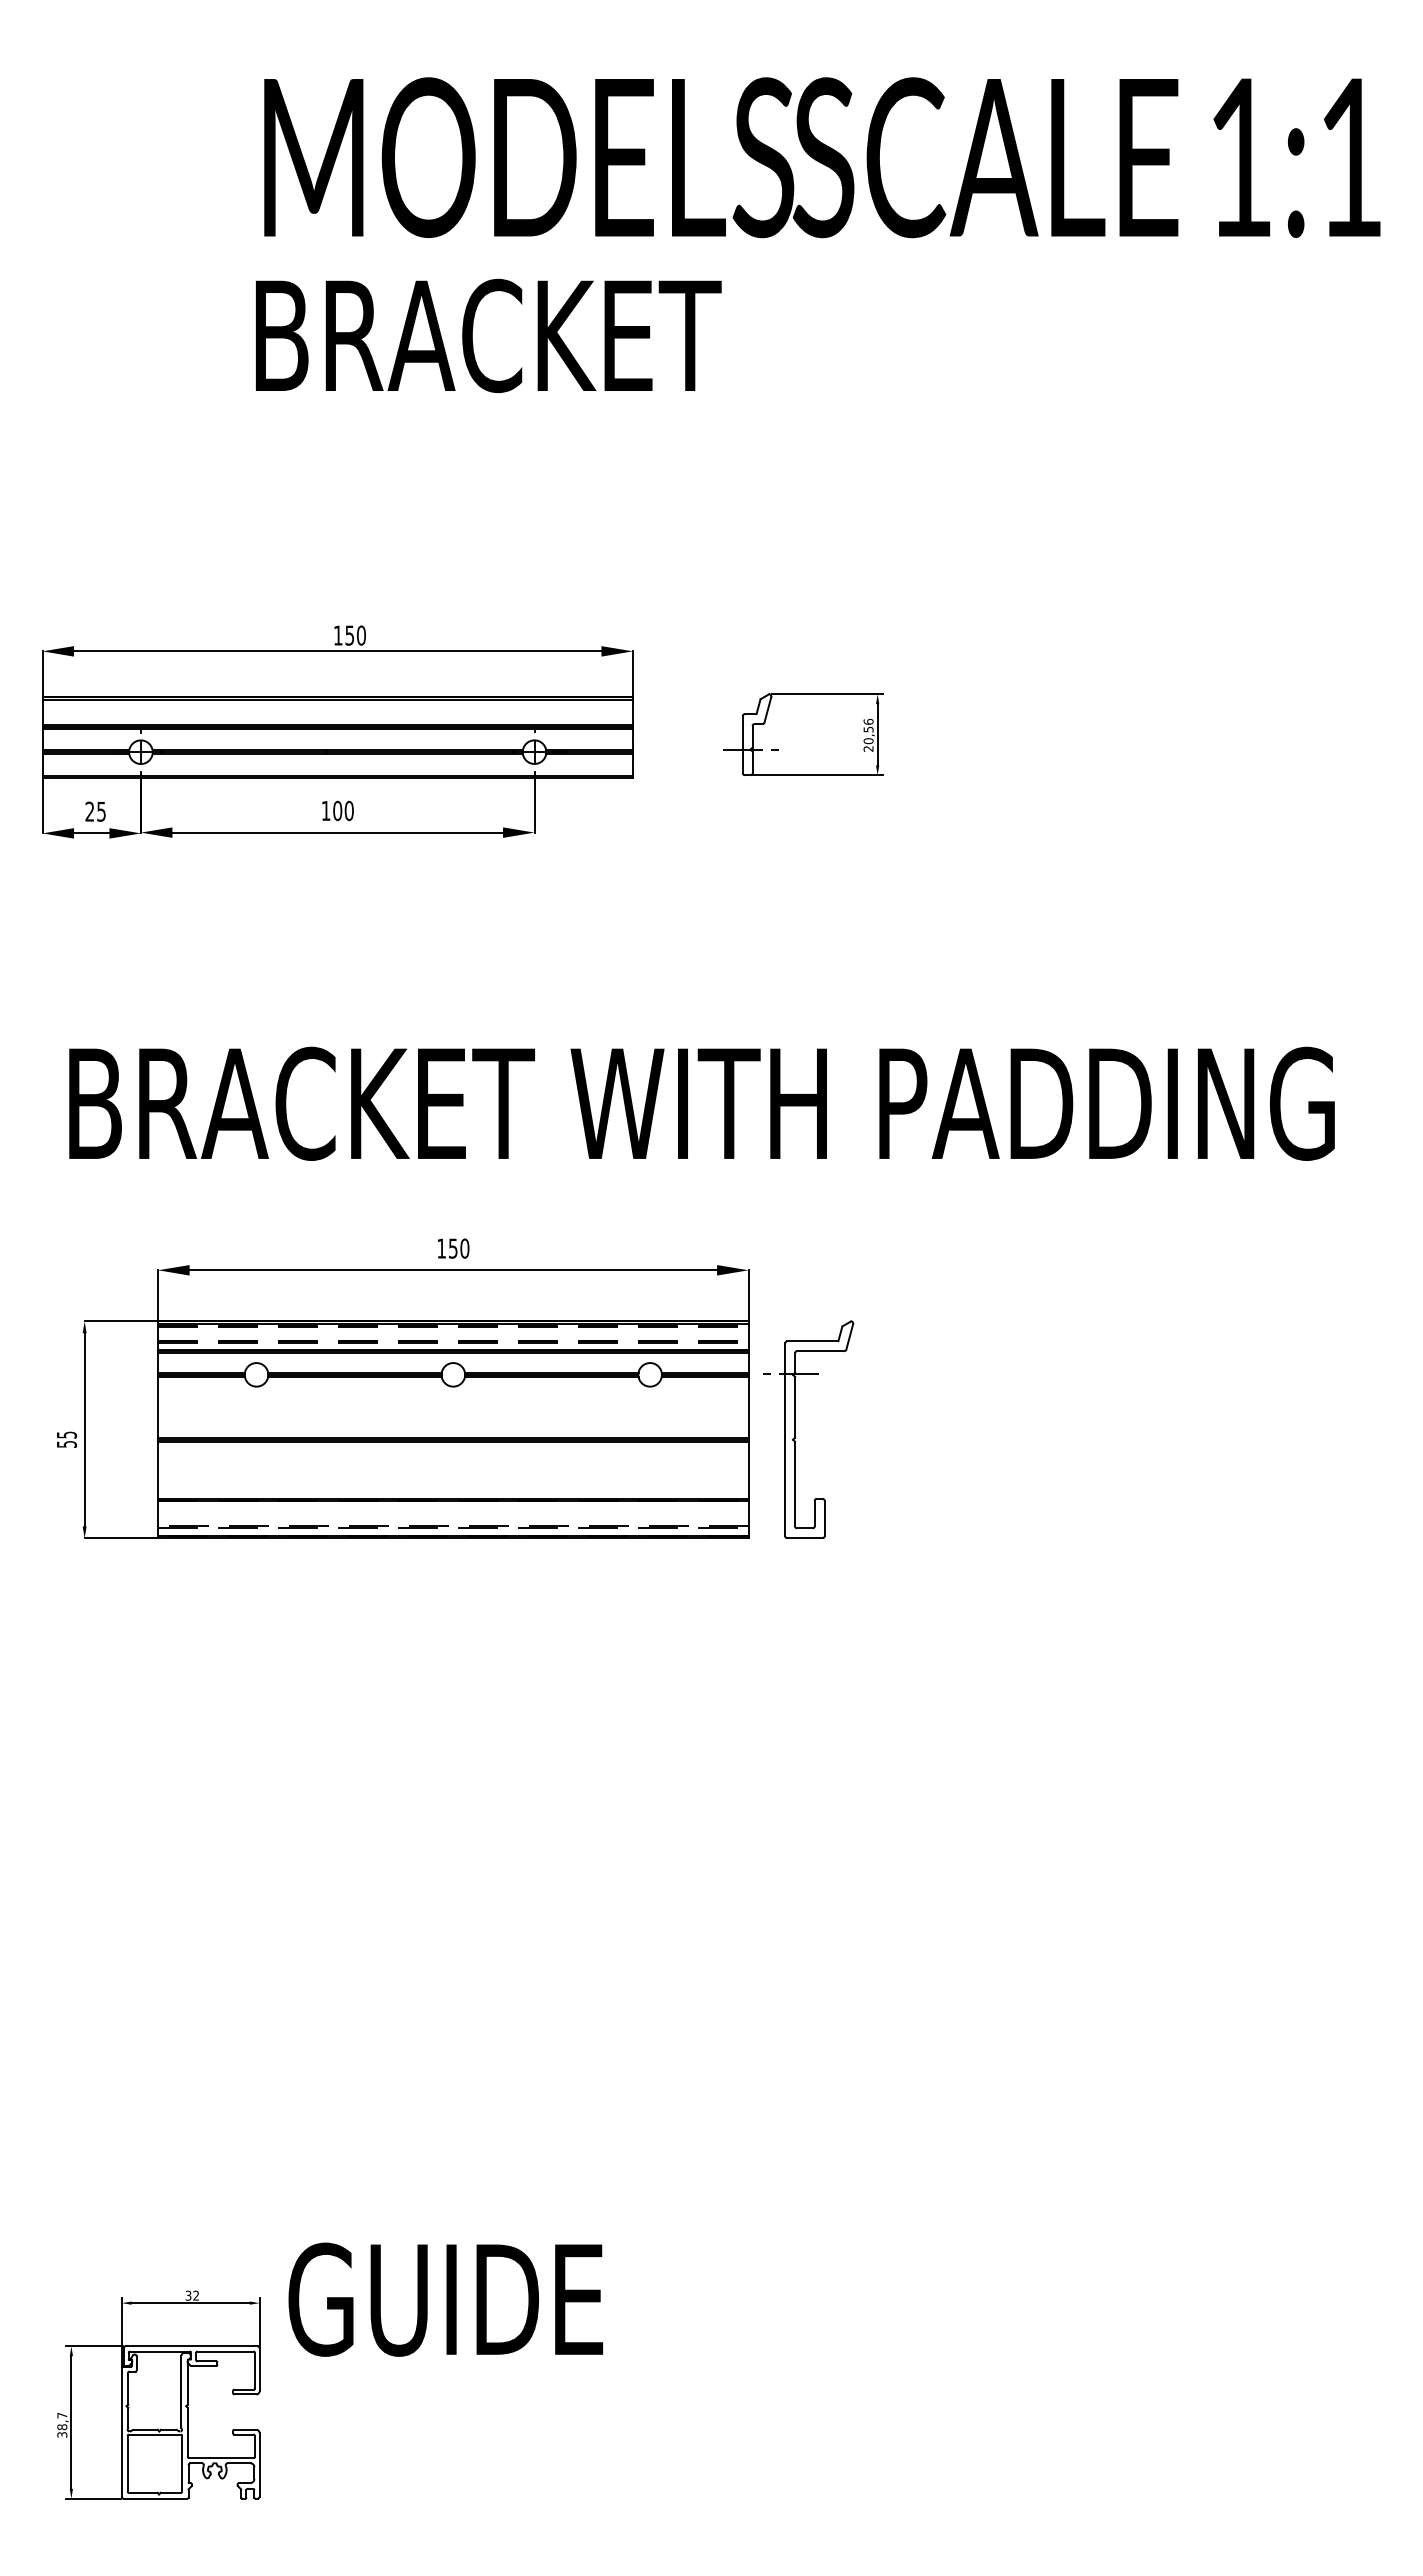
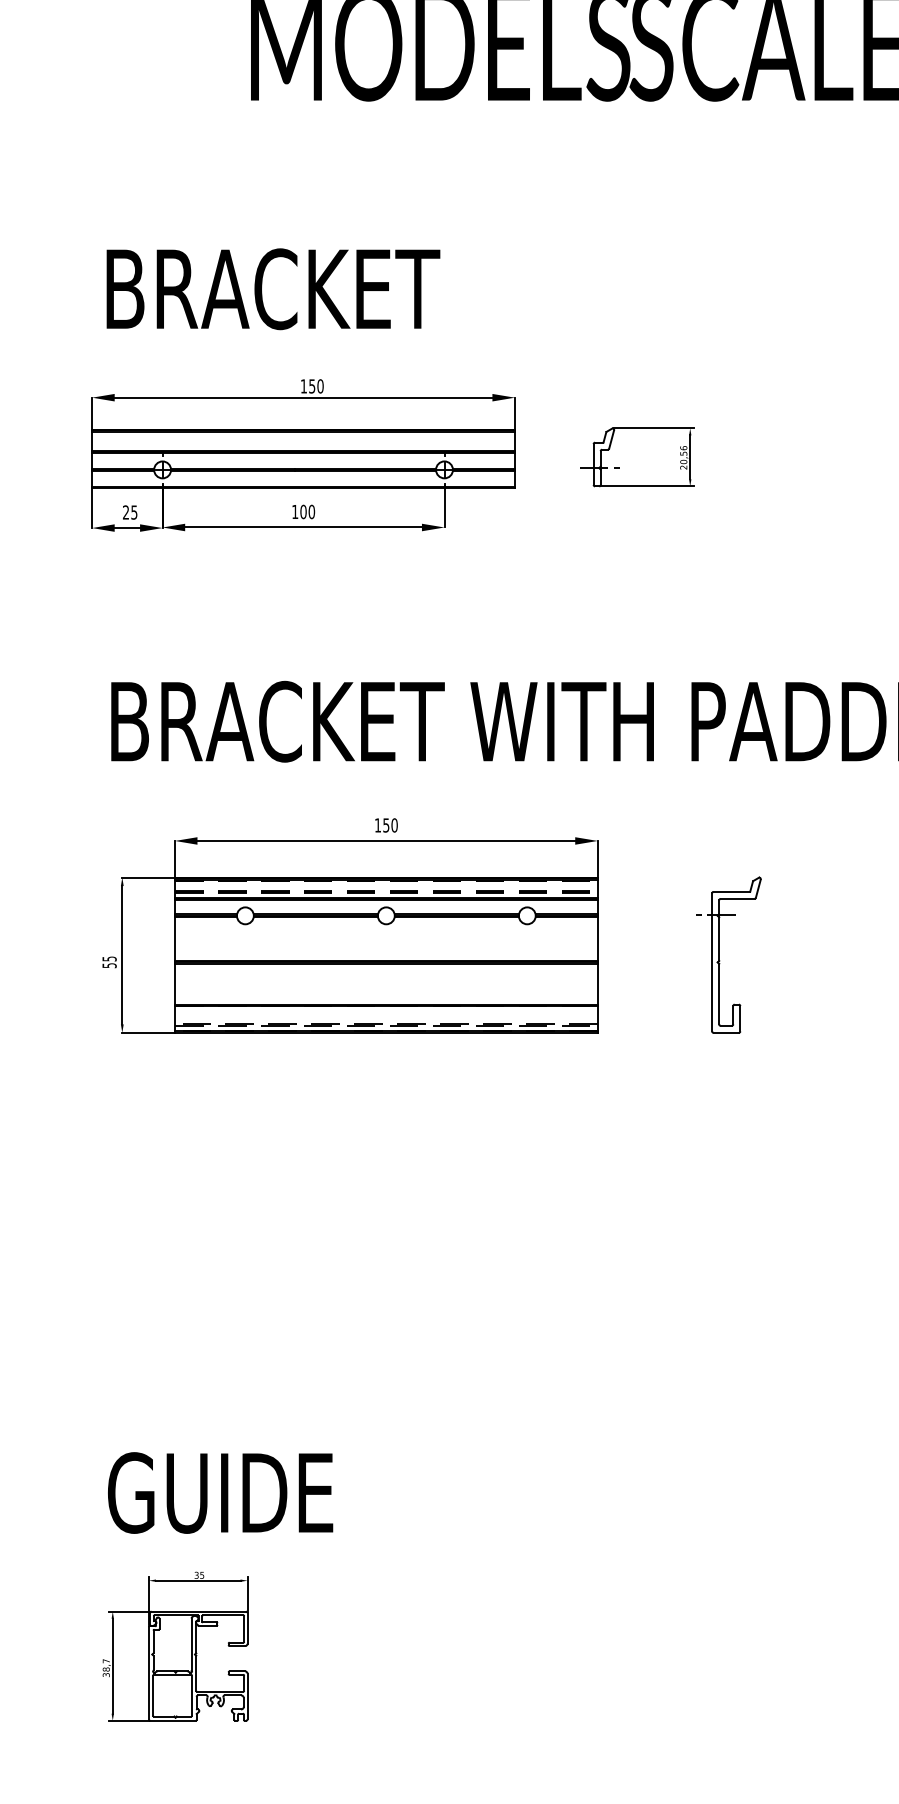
text: (488, 335) -> (273, 288), moved
part: (795, 1429) -> (719, 954), moved
text: (195, 2295) -> (201, 1575), 32 -> 35
text: (445, 2299) -> (220, 1492), moved

